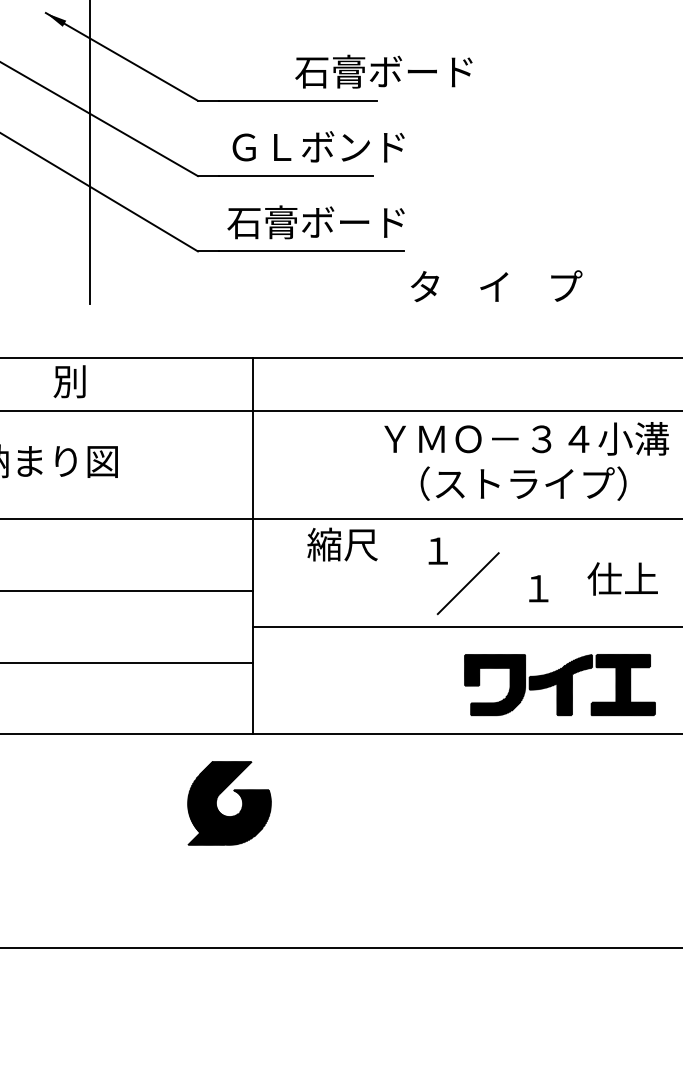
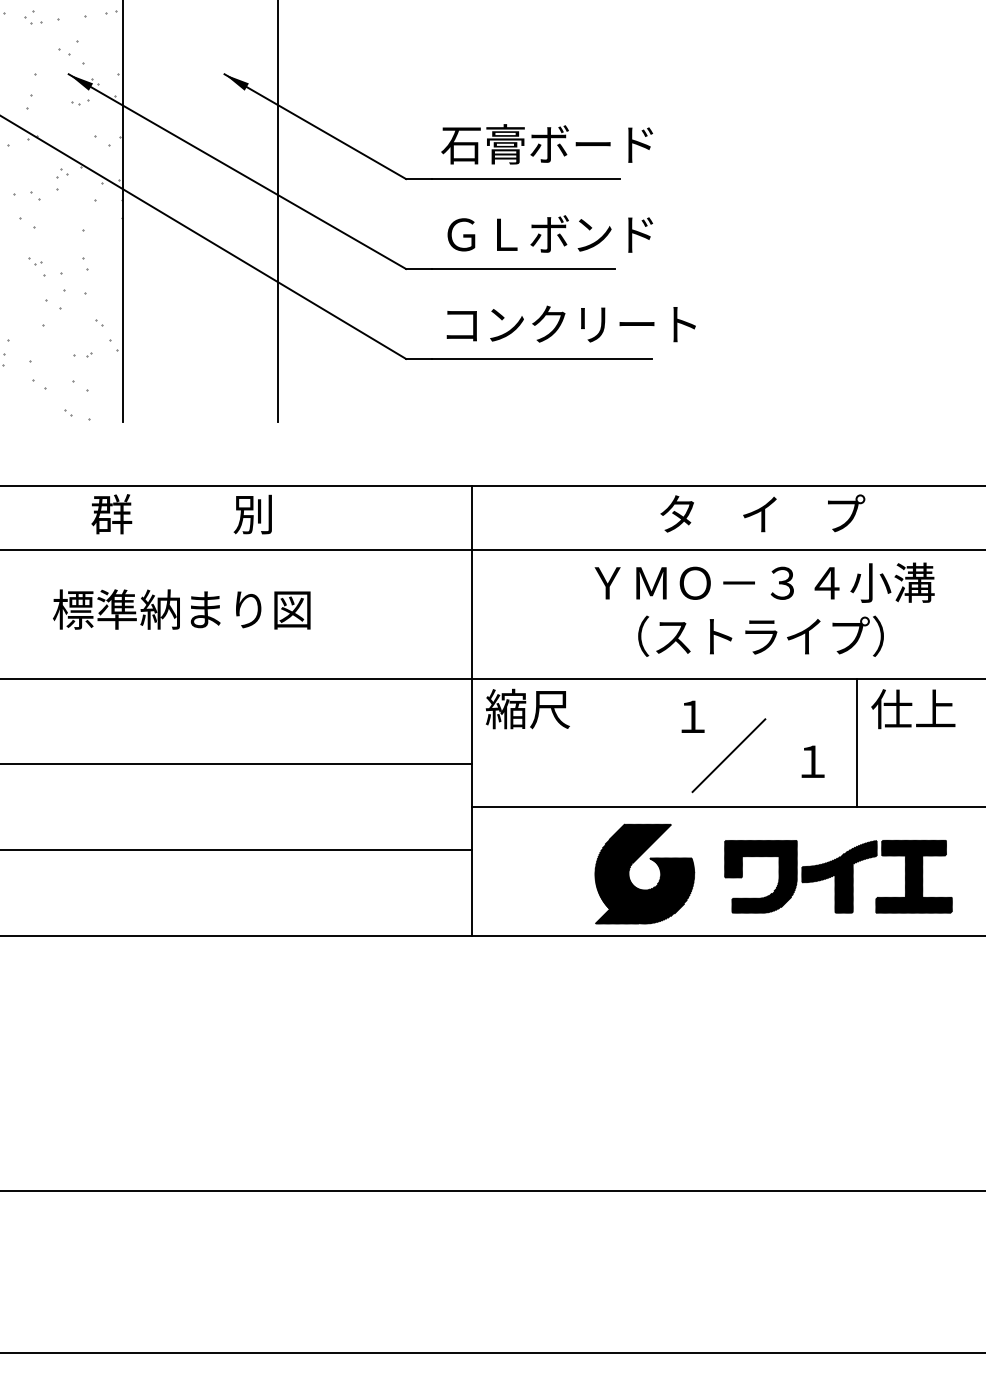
text: (383, 71) -> (546, 144), moved
text: (333, 222) -> (568, 324), 石膏ボード -> コンクリート
text: (496, 286) -> (762, 513), moved
text: (526, 461) -> (764, 609), moved
text: (342, 544) -> (527, 708), moved
line: (575, 572) -> (857, 742), added
text: (622, 579) -> (913, 709), moved
part: (217, 799) -> (630, 869), moved

